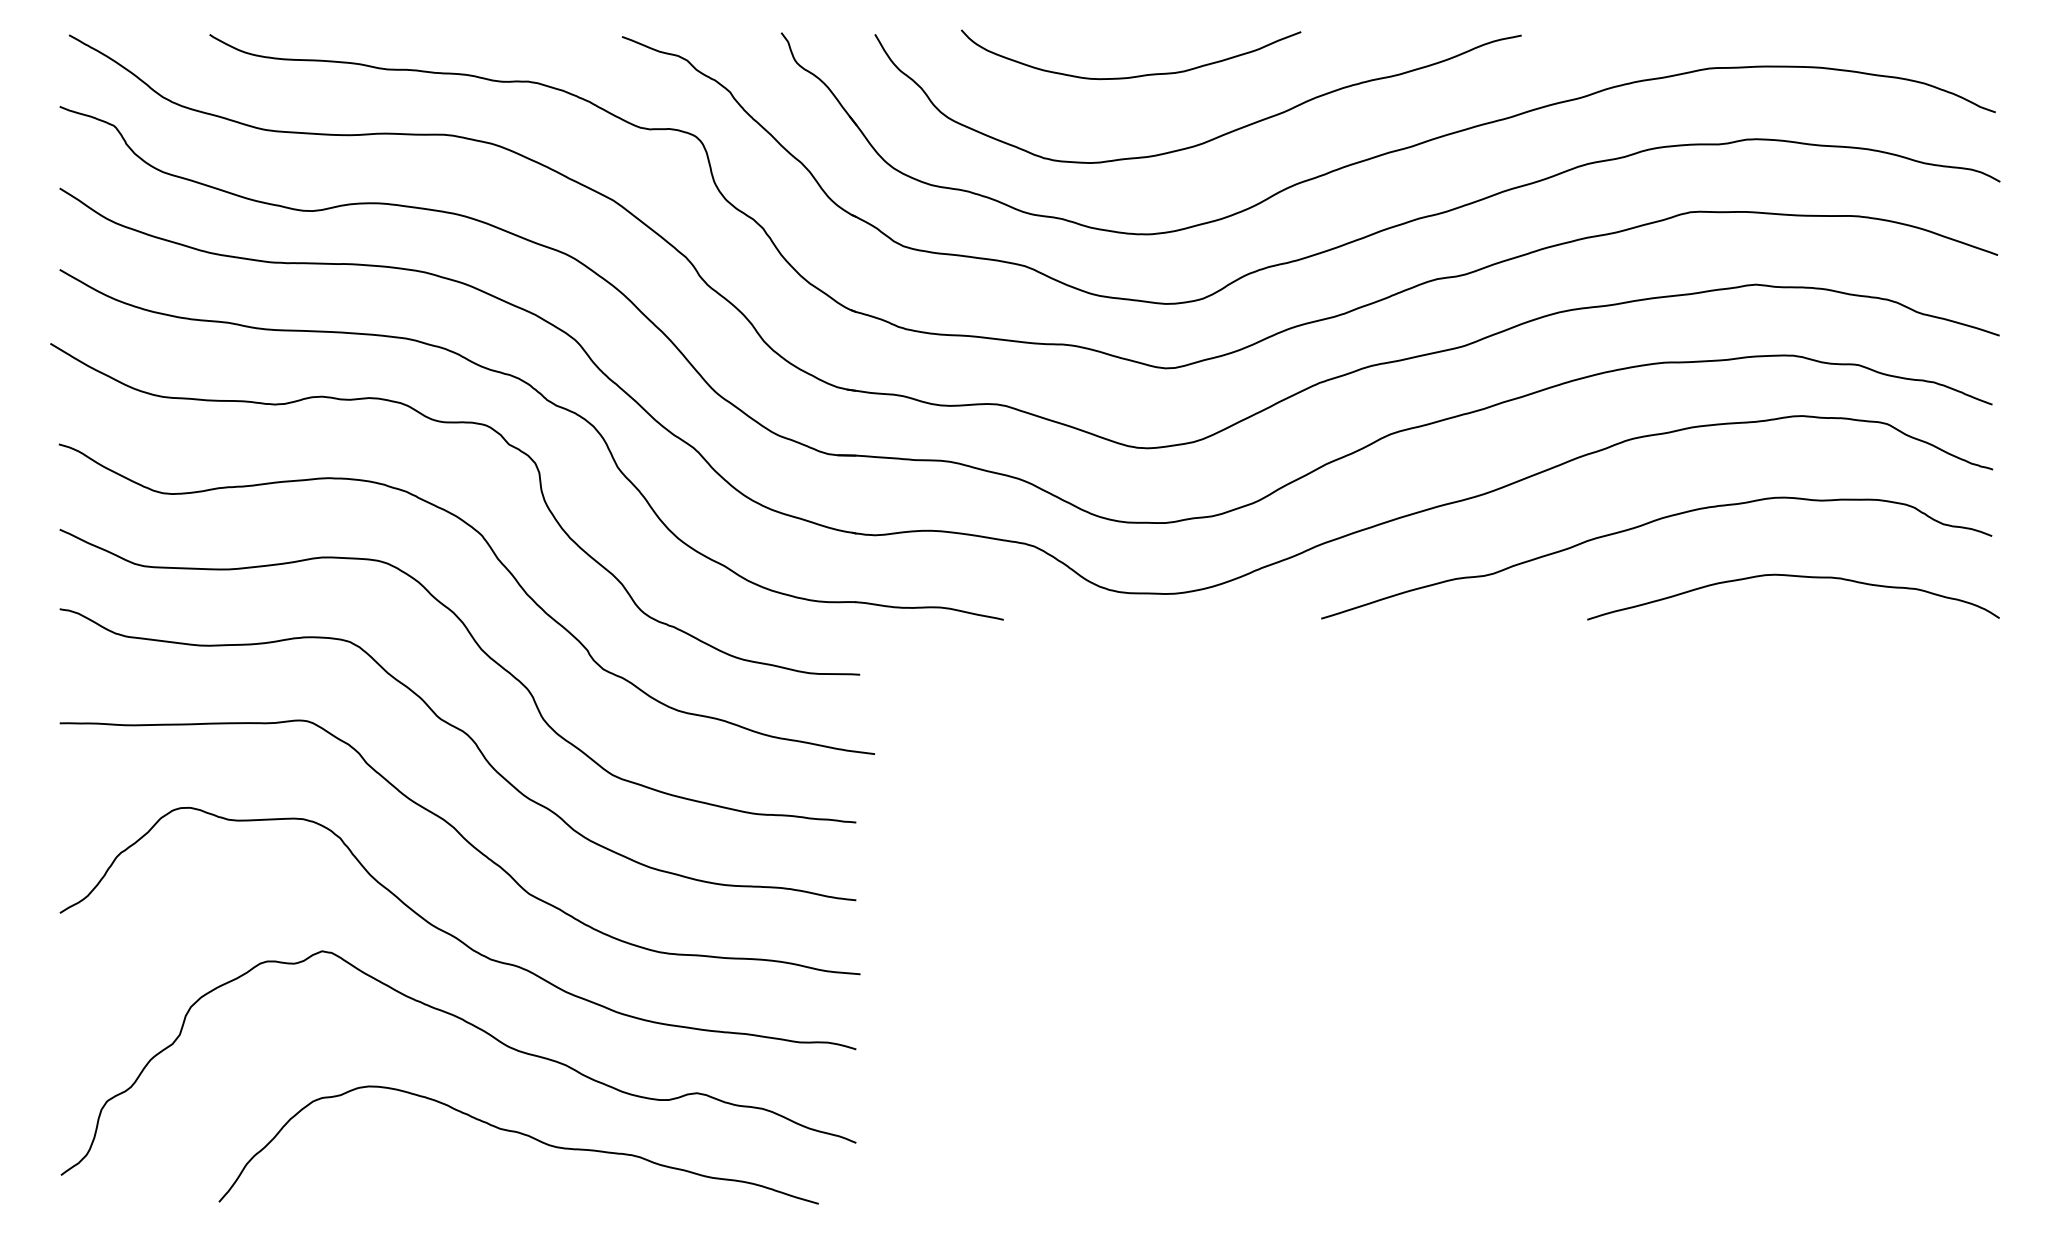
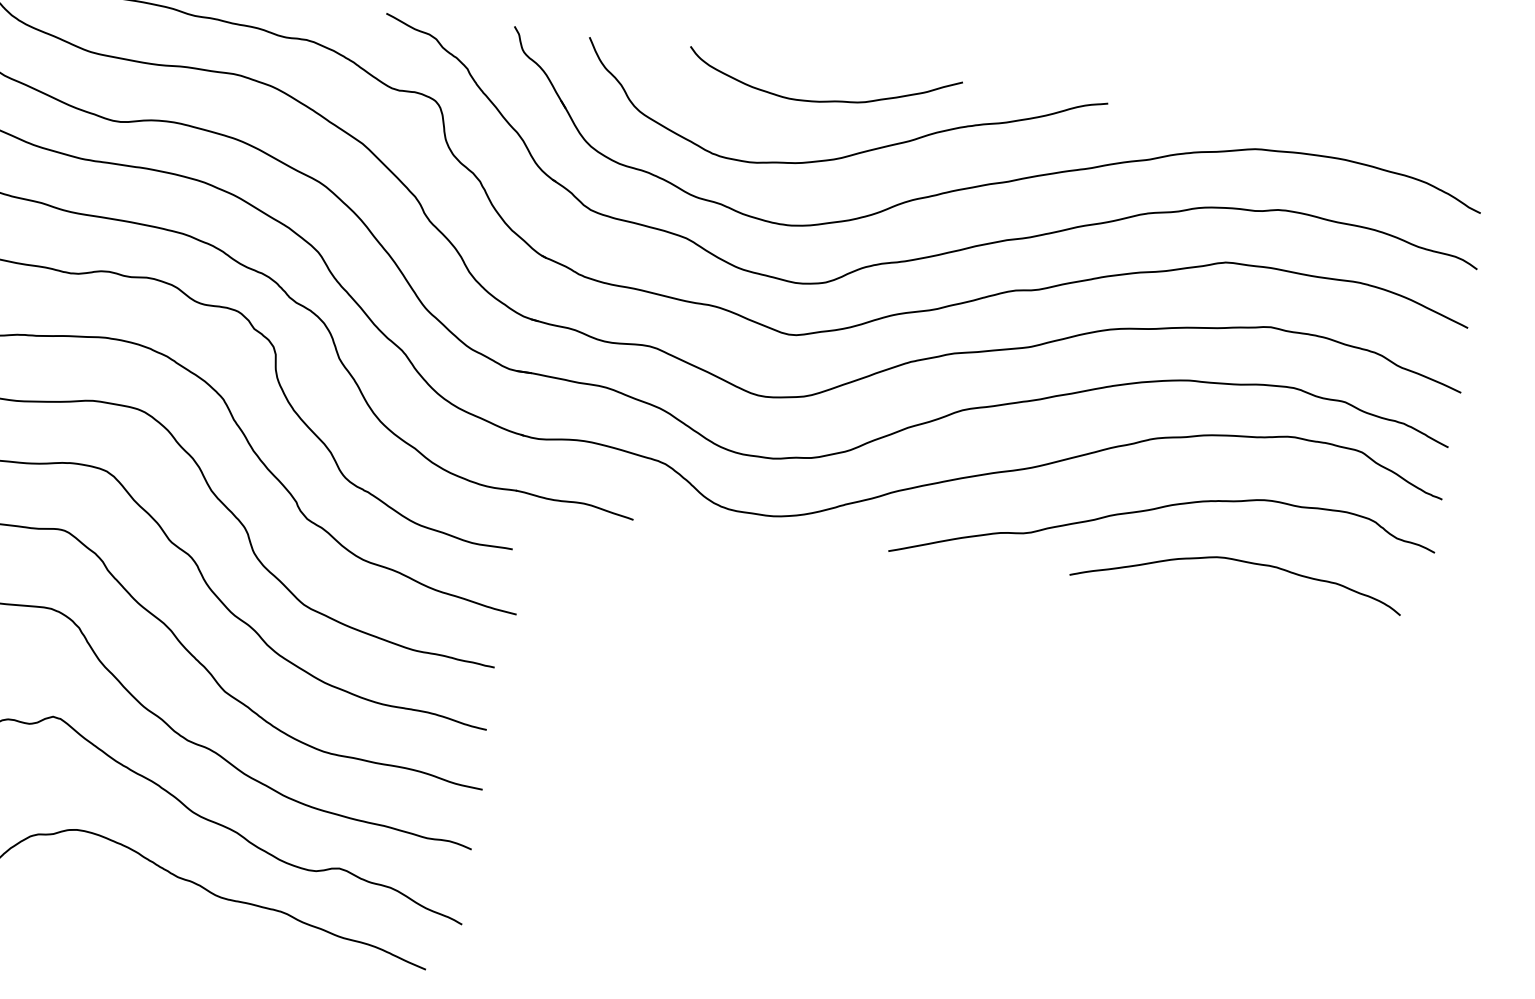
curve: (1136, 75) -> (826, 100), moved
curve: (1797, 577) -> (1242, 562), moved

